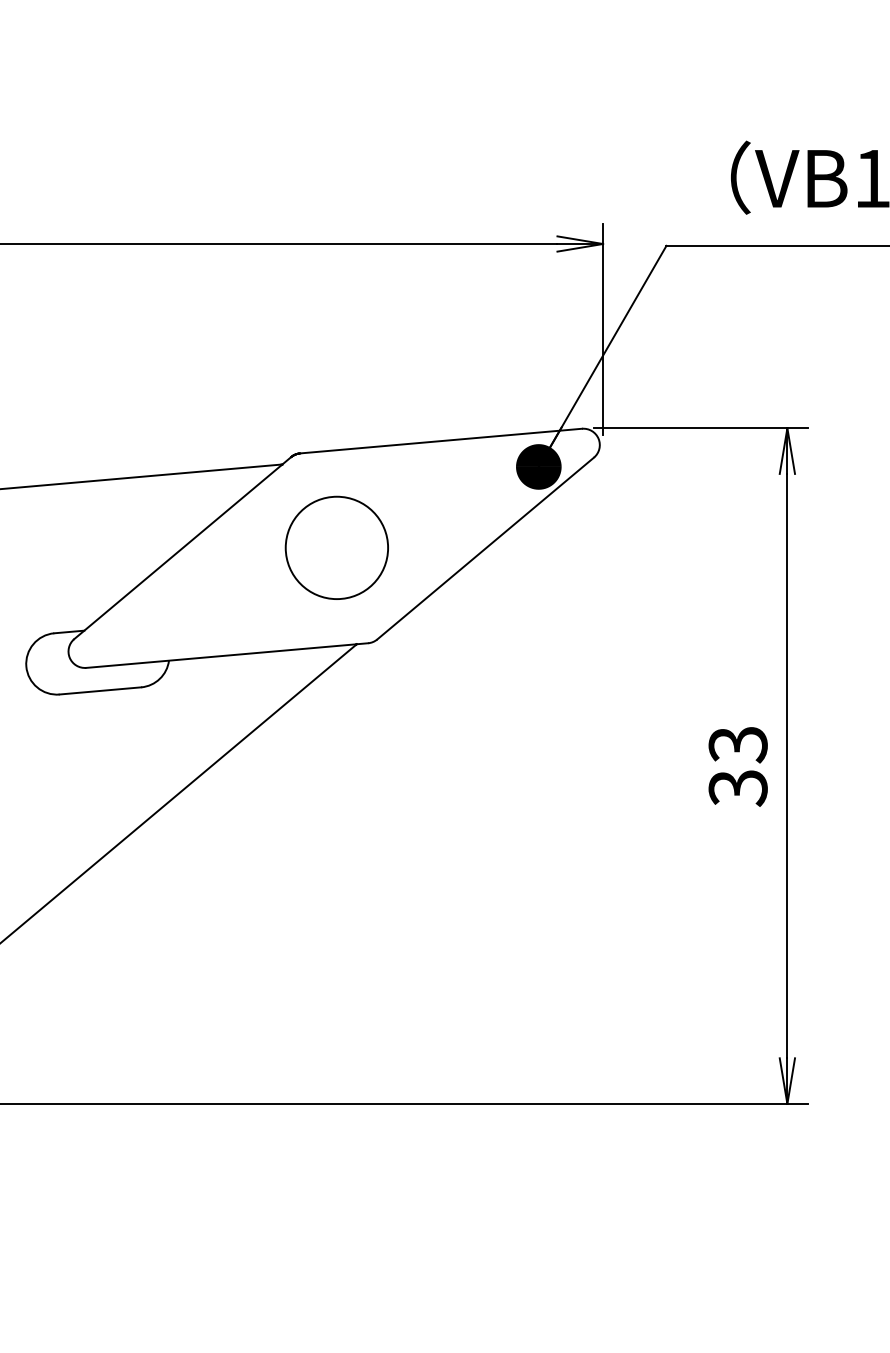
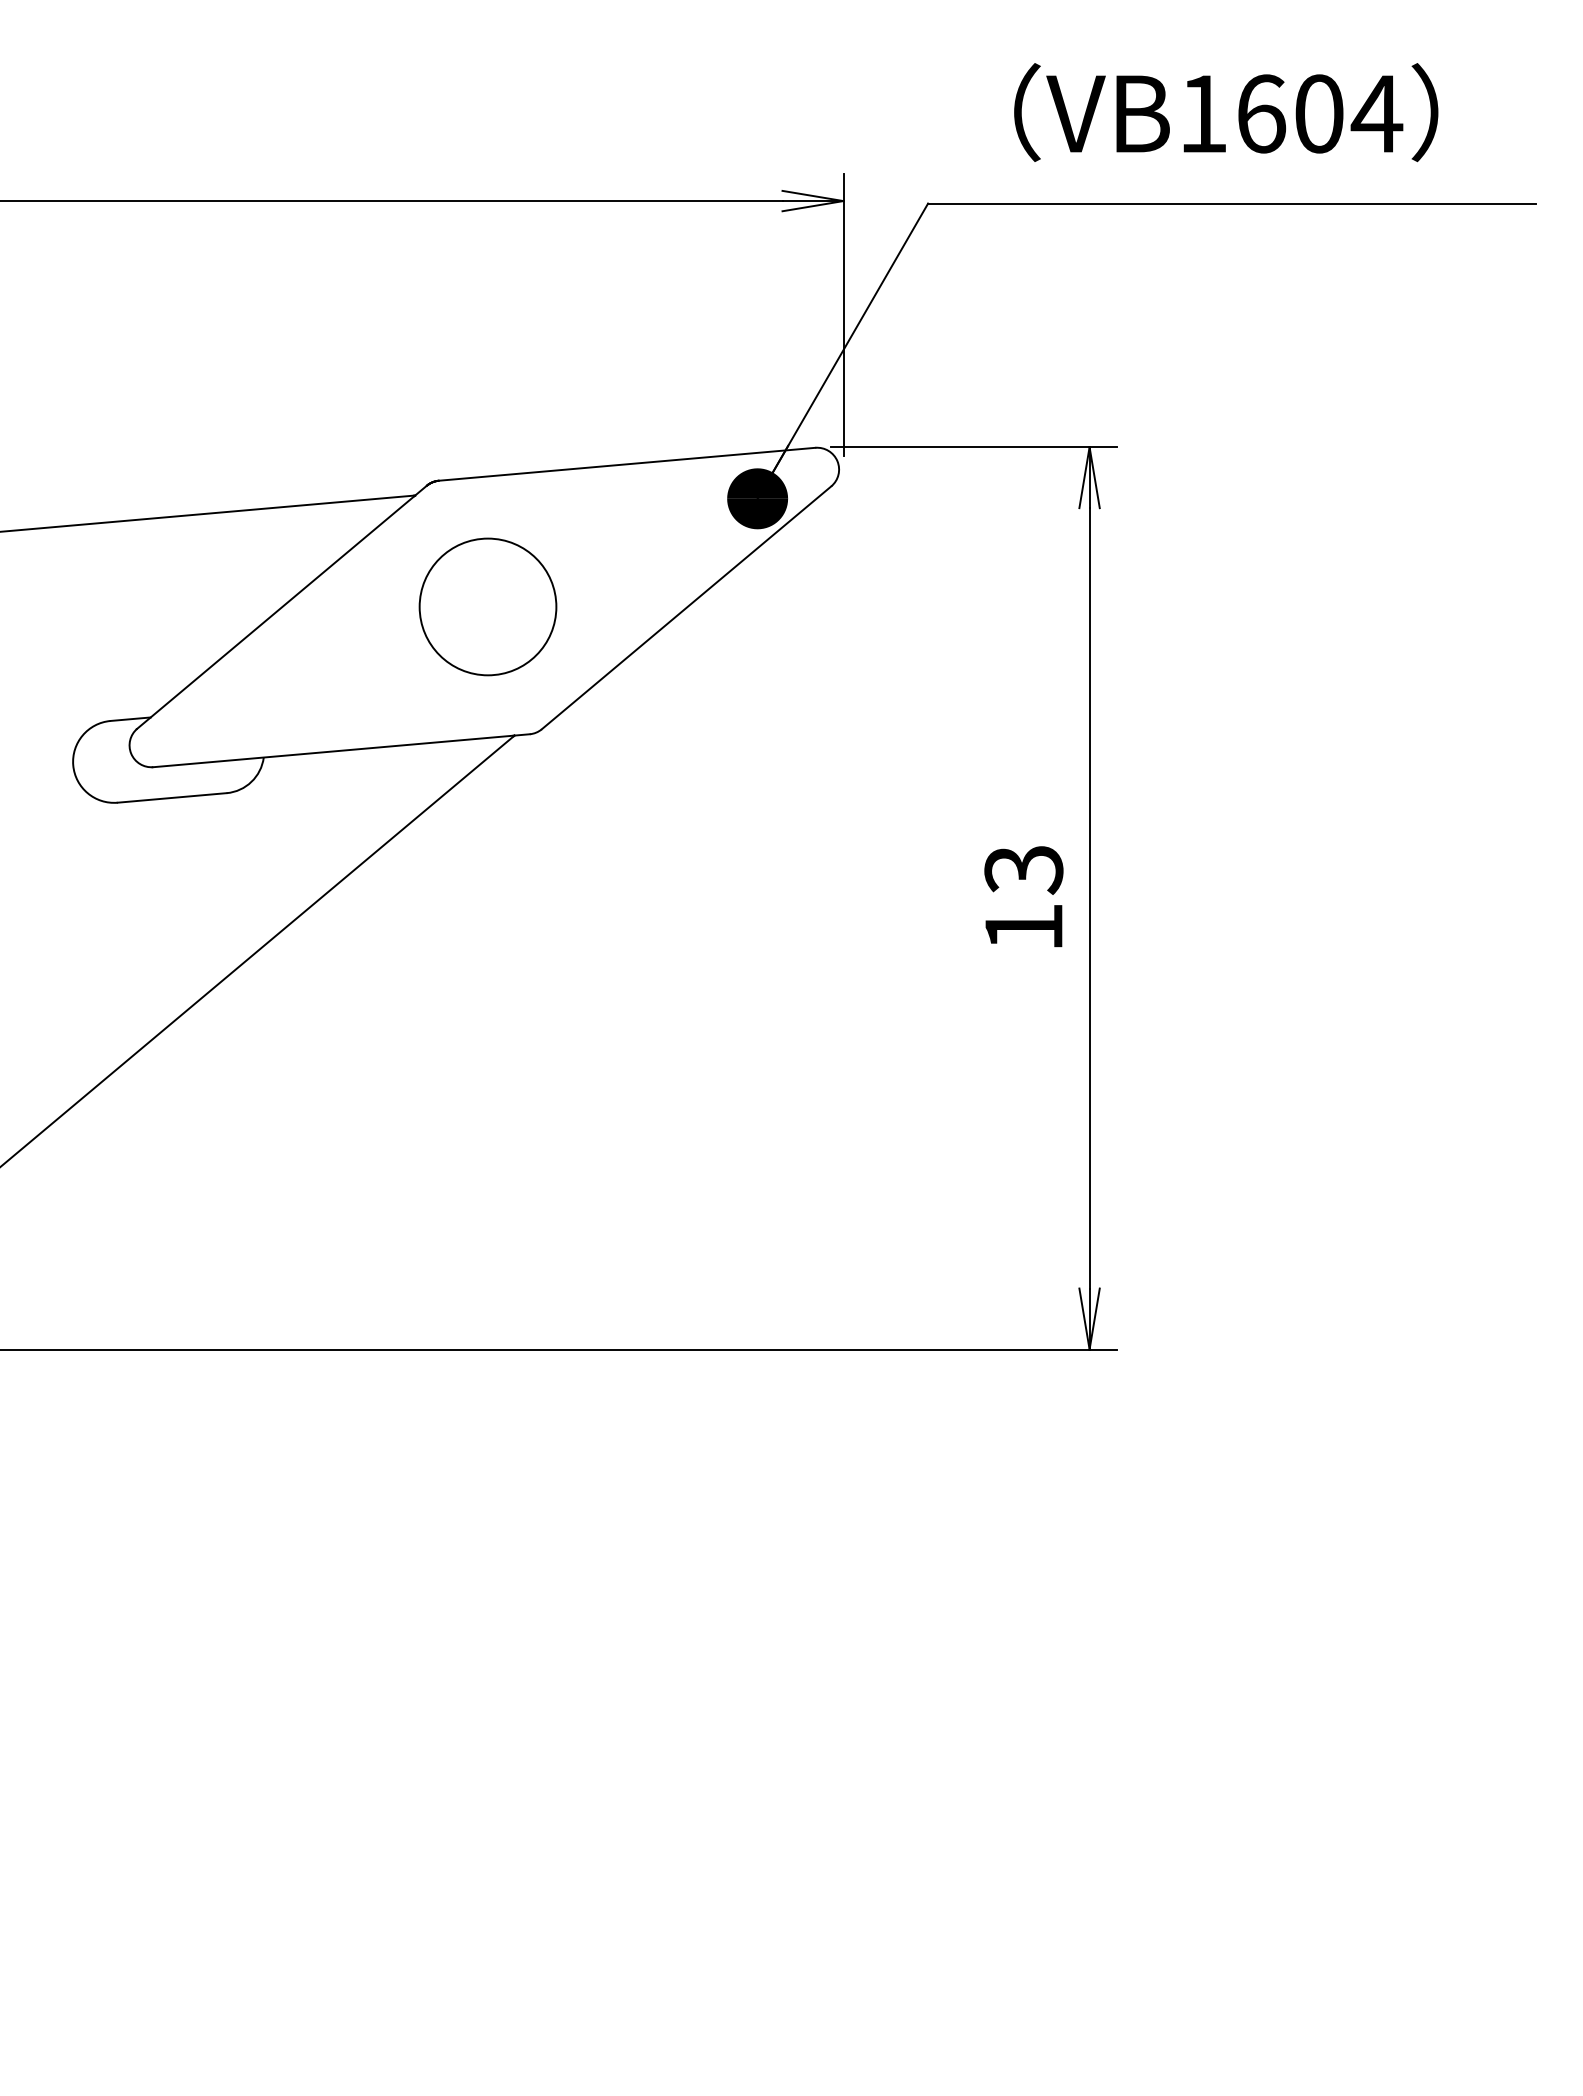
text: (737, 788) -> (1023, 928), 33 -> 13

